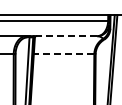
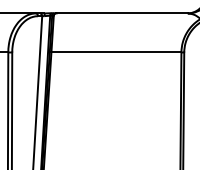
line: (66, 36) -> (121, 14), dashed -> solid
line: (63, 54) -> (115, 52), dashed -> solid

